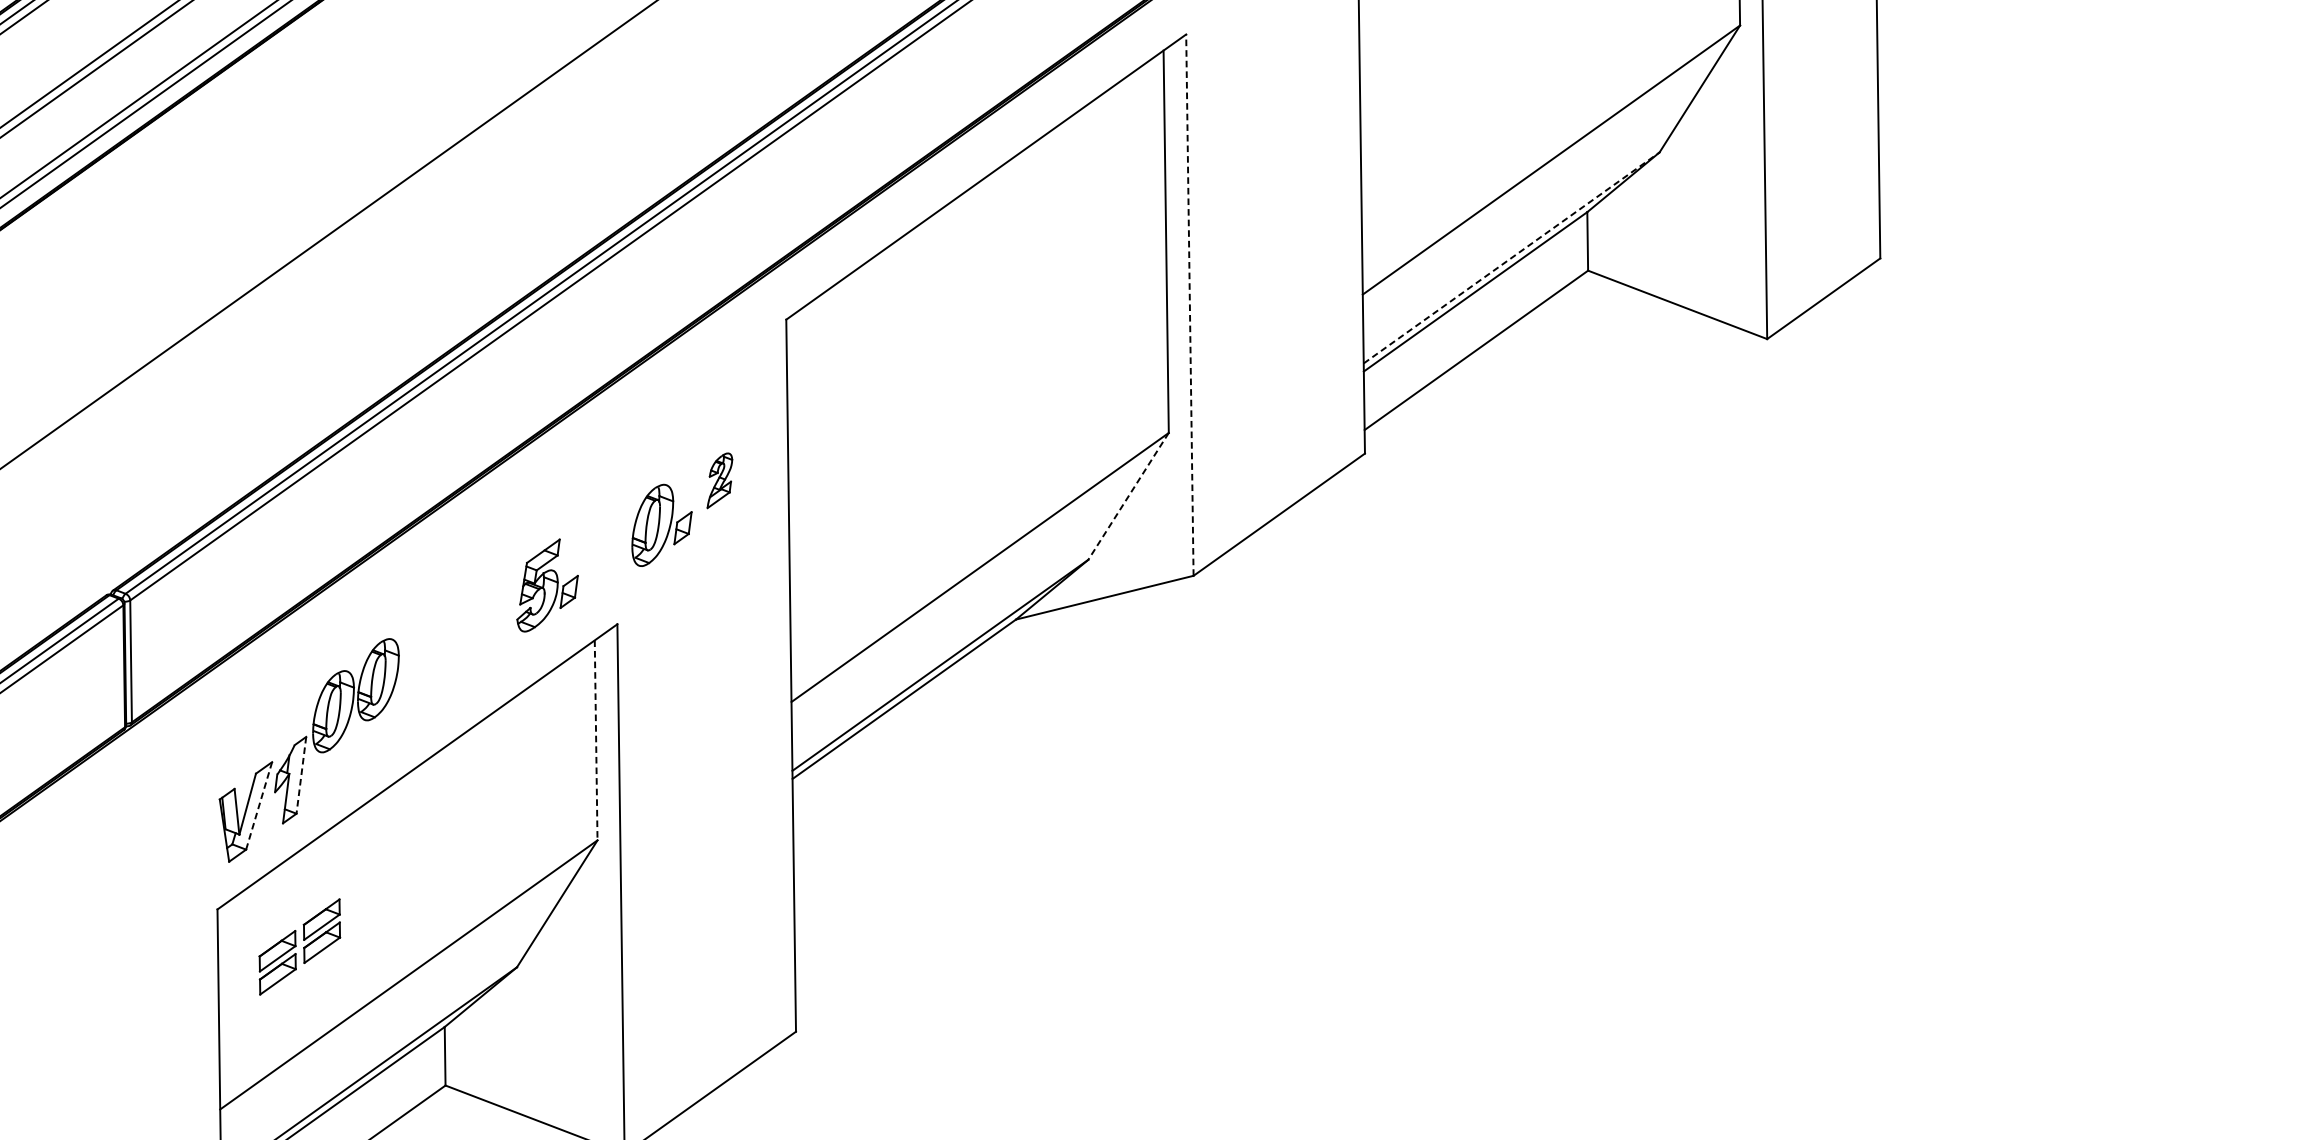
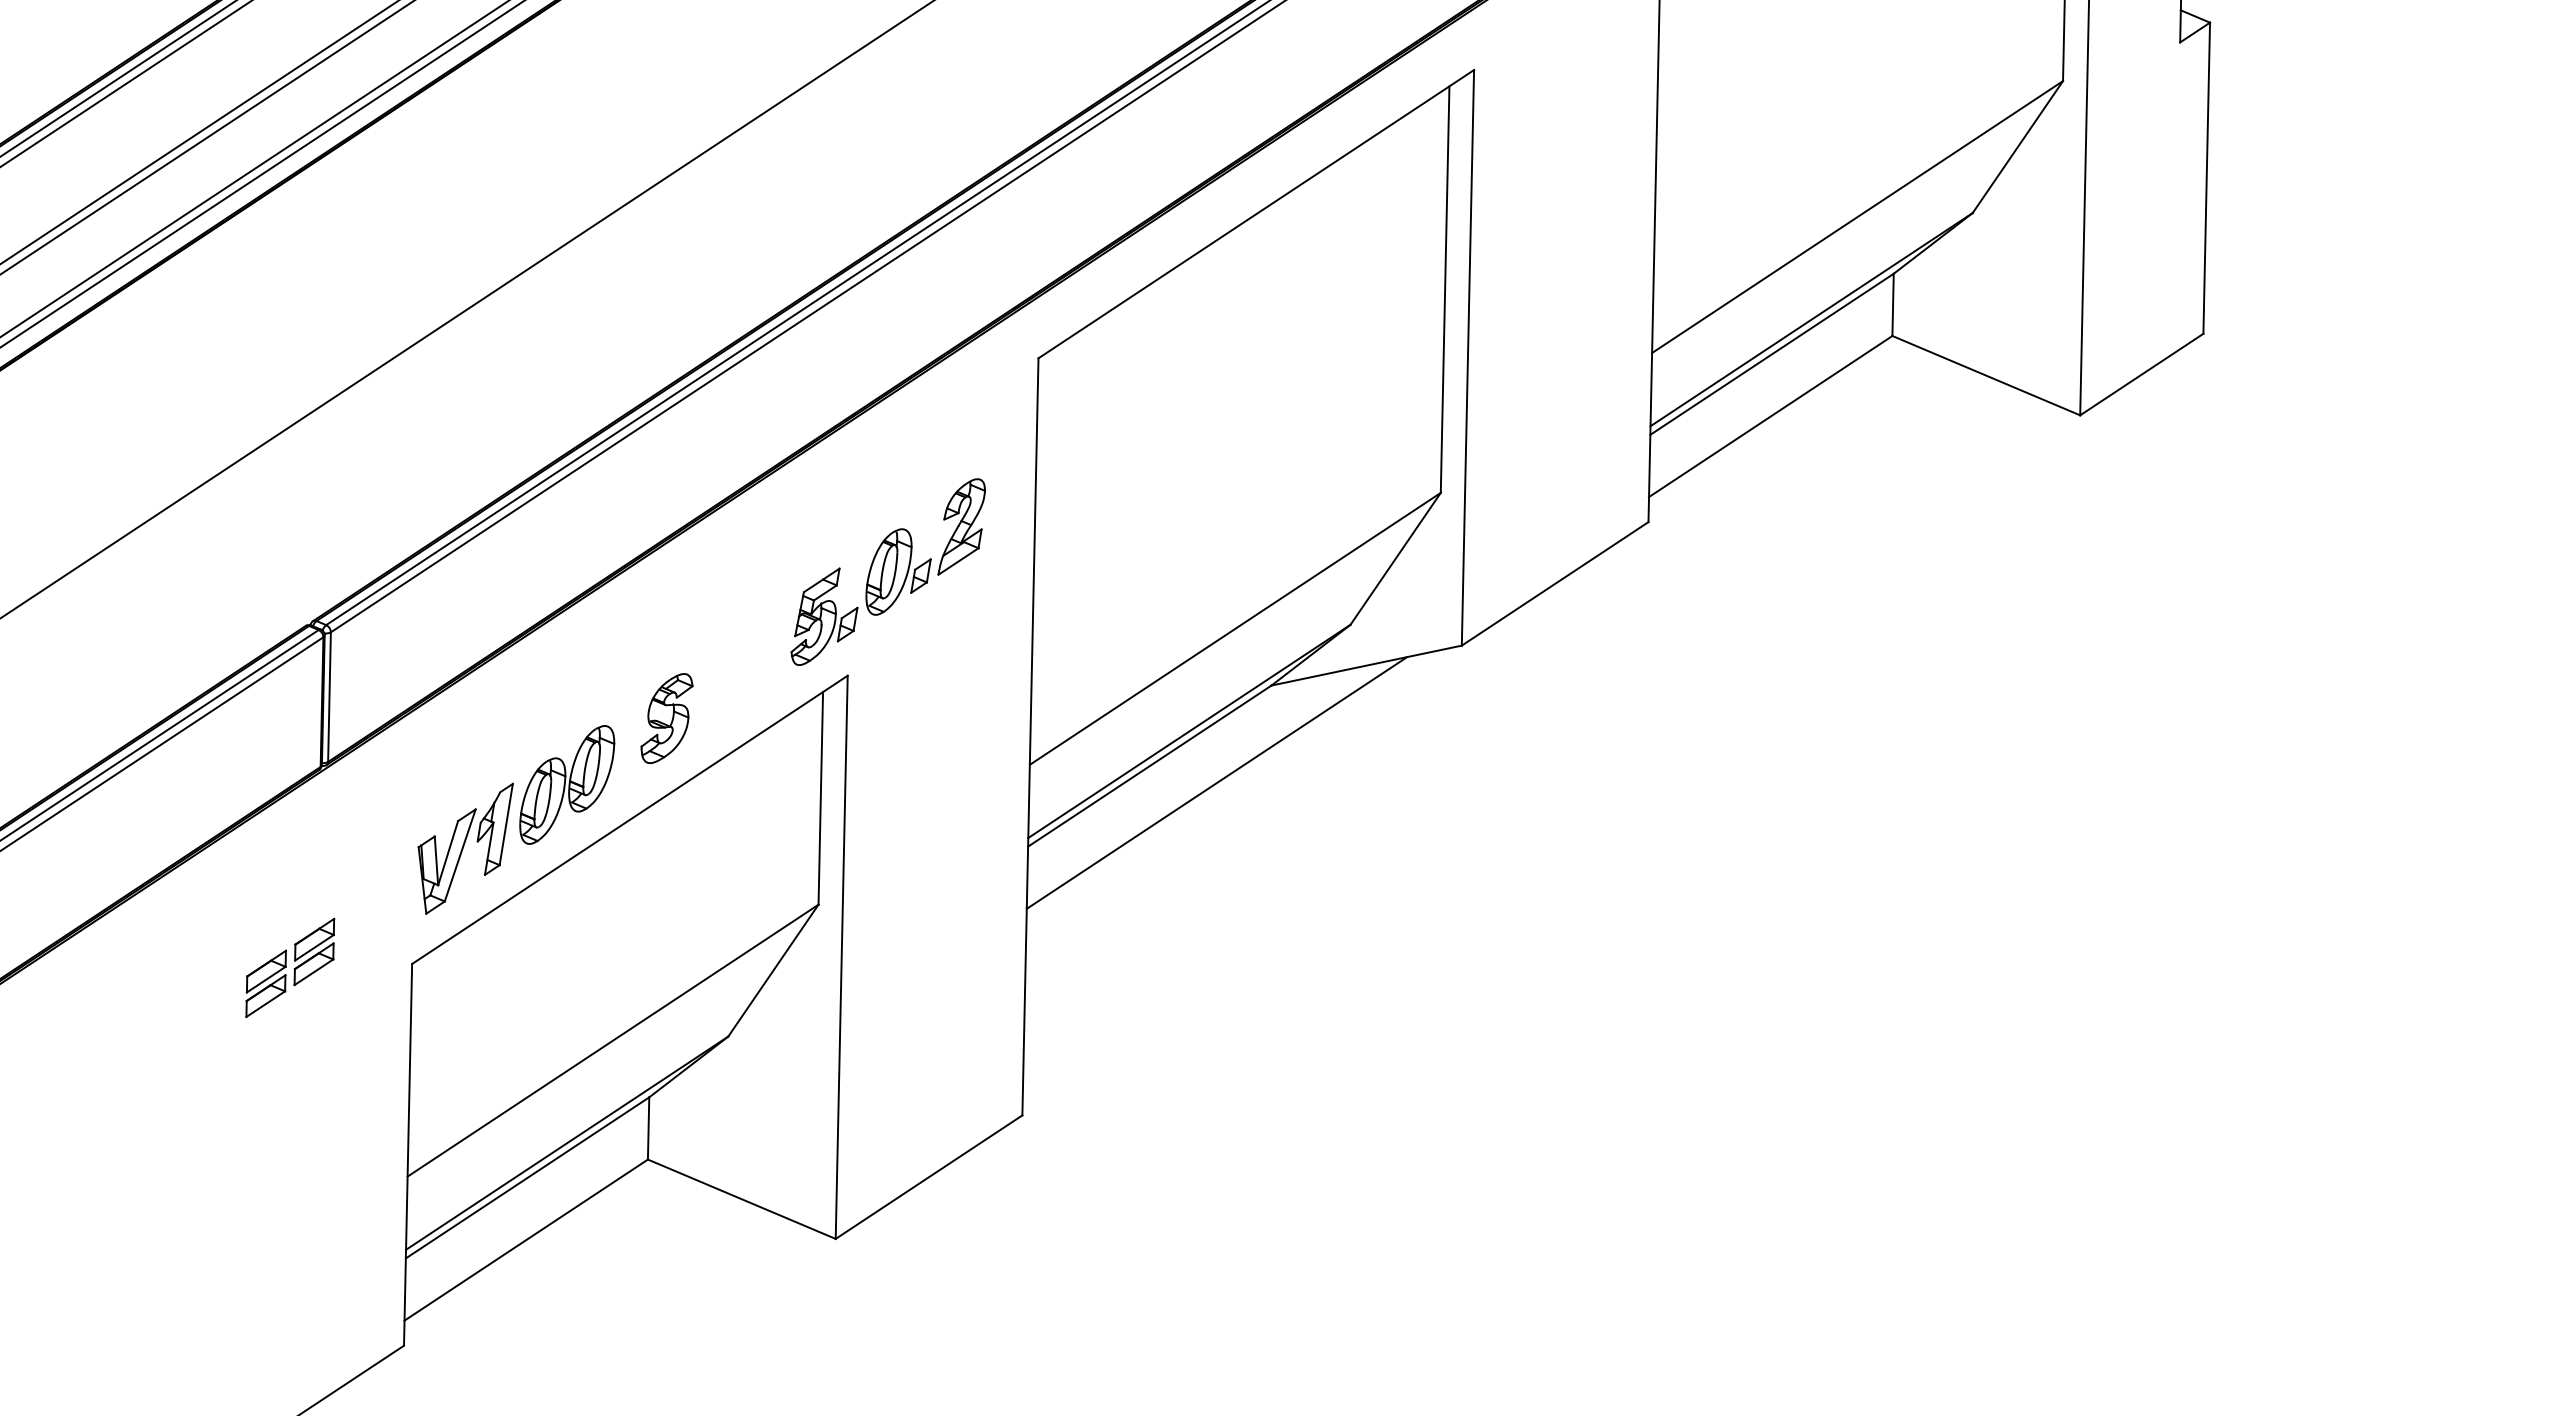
line: (1512, 257) -> (1812, 319), dashed -> solid
line: (1189, 304) -> (1467, 357), dashed -> solid
part: (719, 480) -> (961, 526), size x1.67
line: (1128, 496) -> (1395, 558), dashed -> solid
part: (547, 585) -> (824, 616), moved
part: (448, 670) -> (666, 718), added
part: (356, 695) -> (567, 784), moved
line: (967, 712) -> (1216, 782), added
line: (595, 740) -> (820, 798), dashed -> solid
line: (301, 776) -> (506, 825), dashed -> solid
line: (259, 805) -> (460, 855), dashed -> solid
part: (300, 946) -> (290, 967), moved

